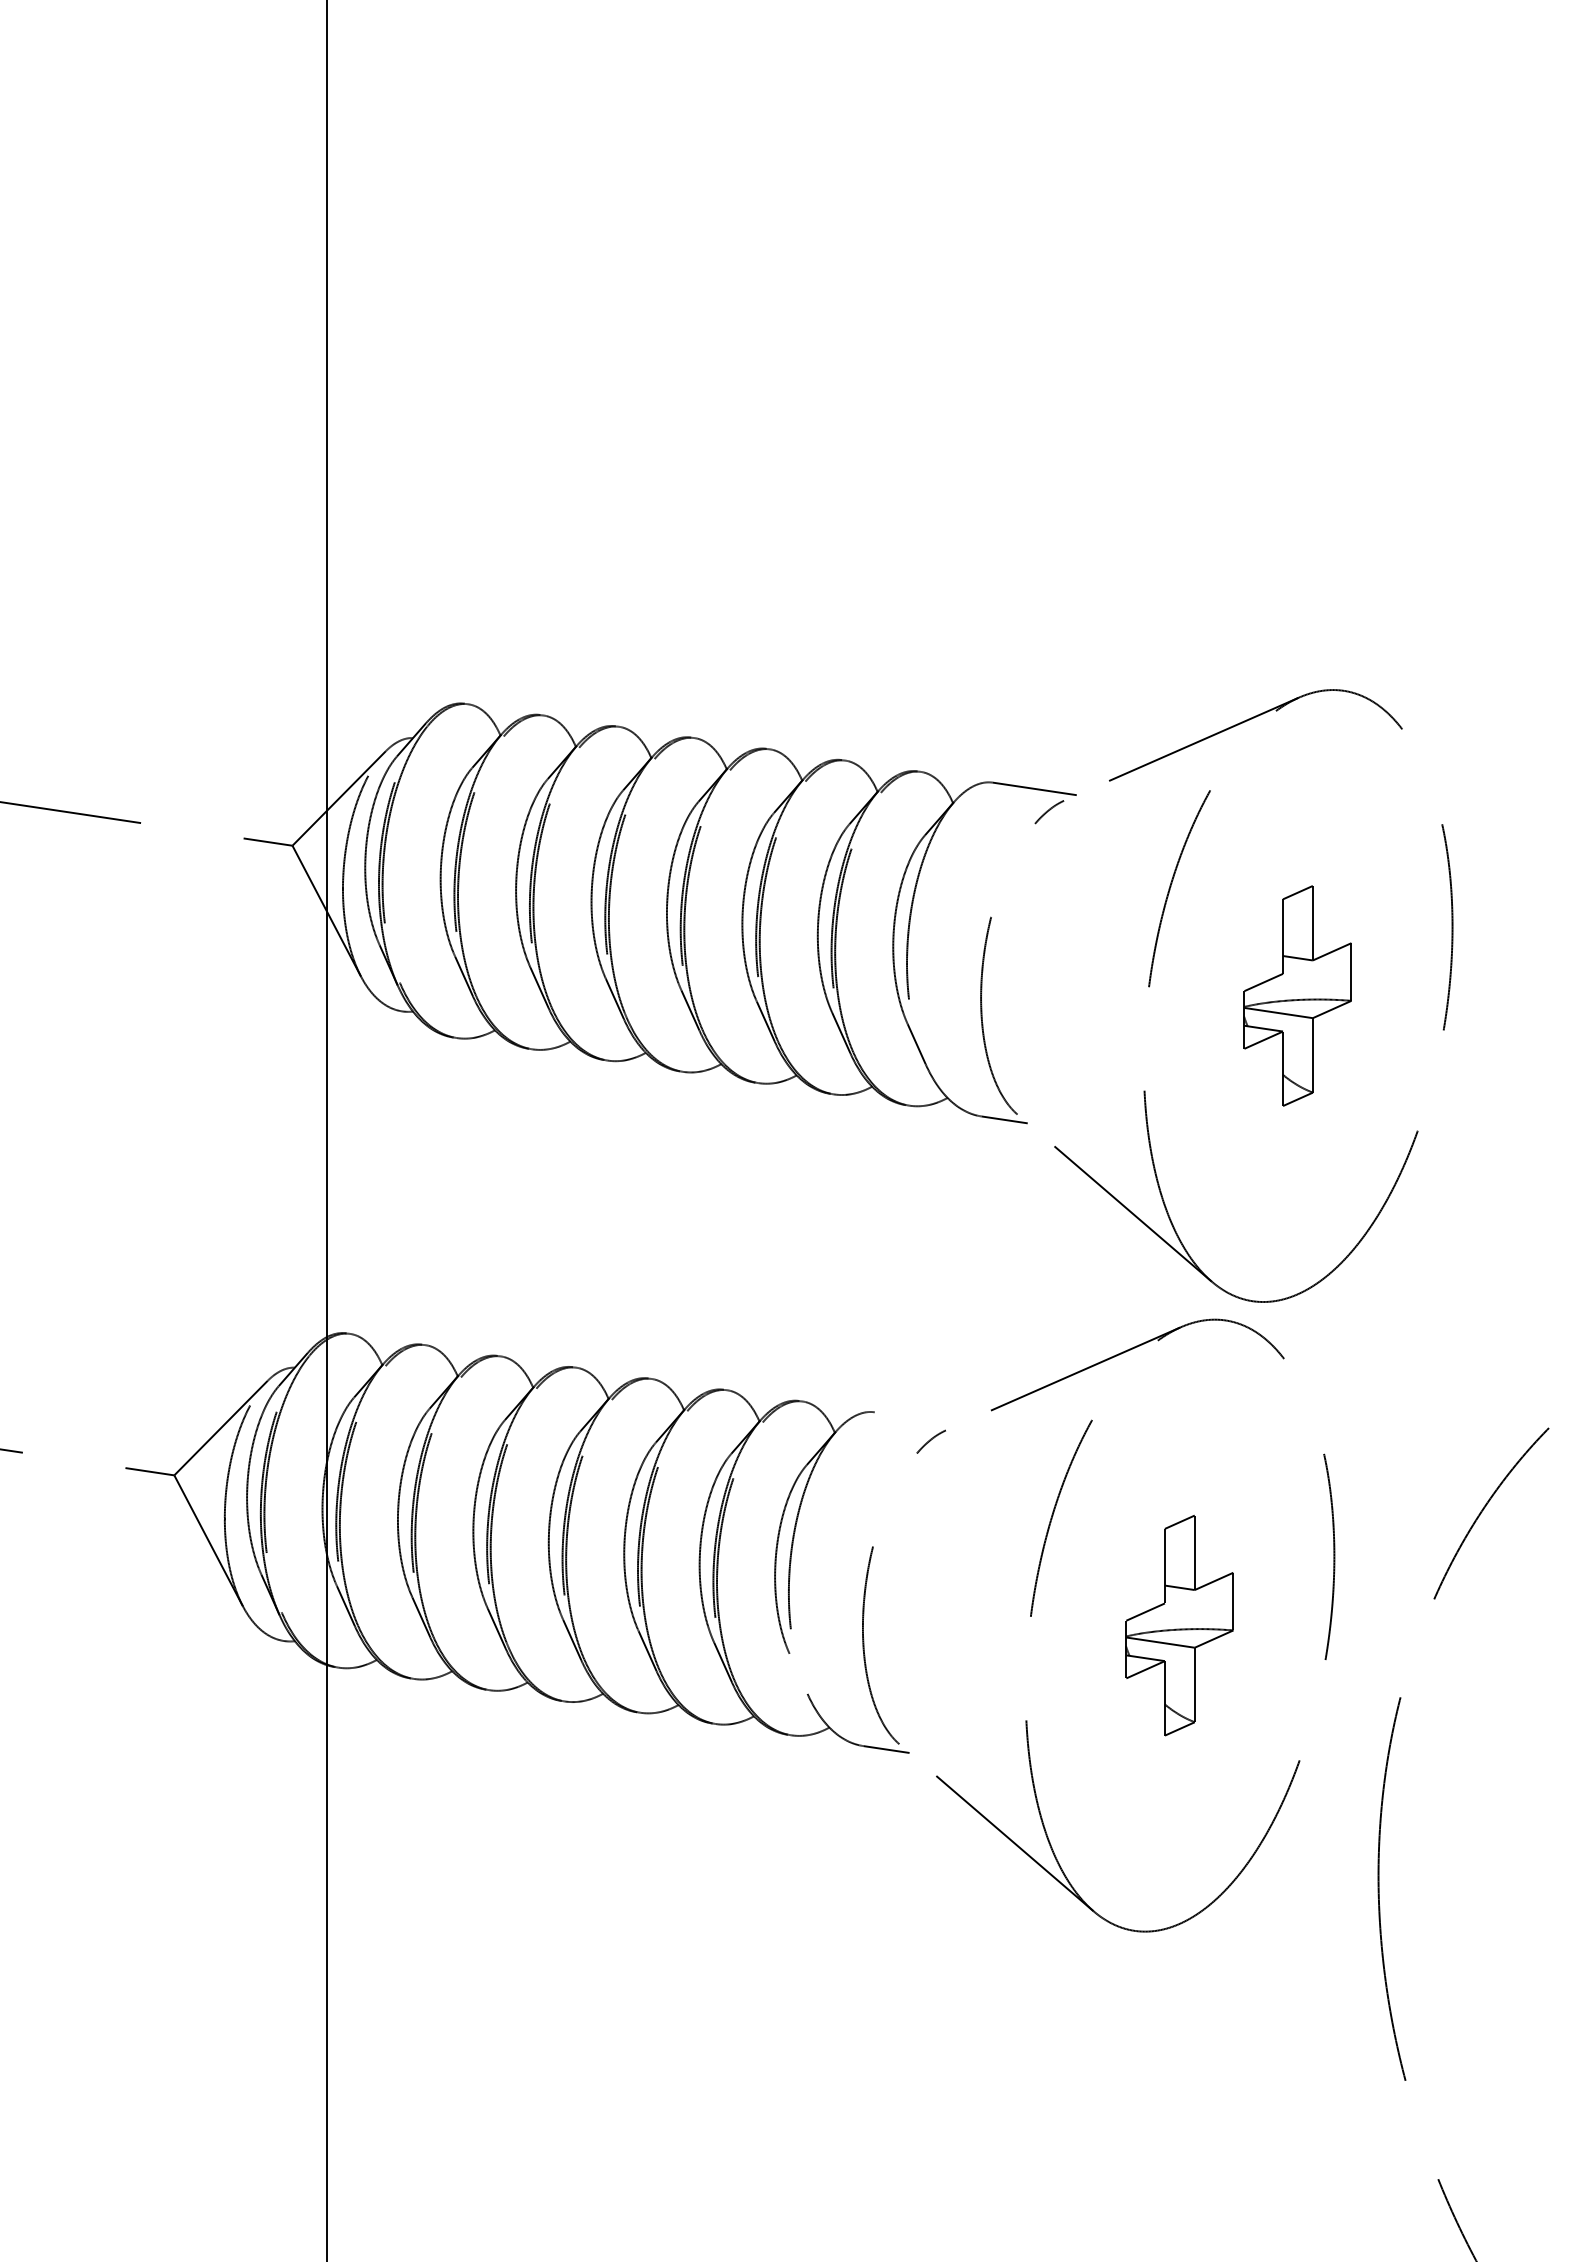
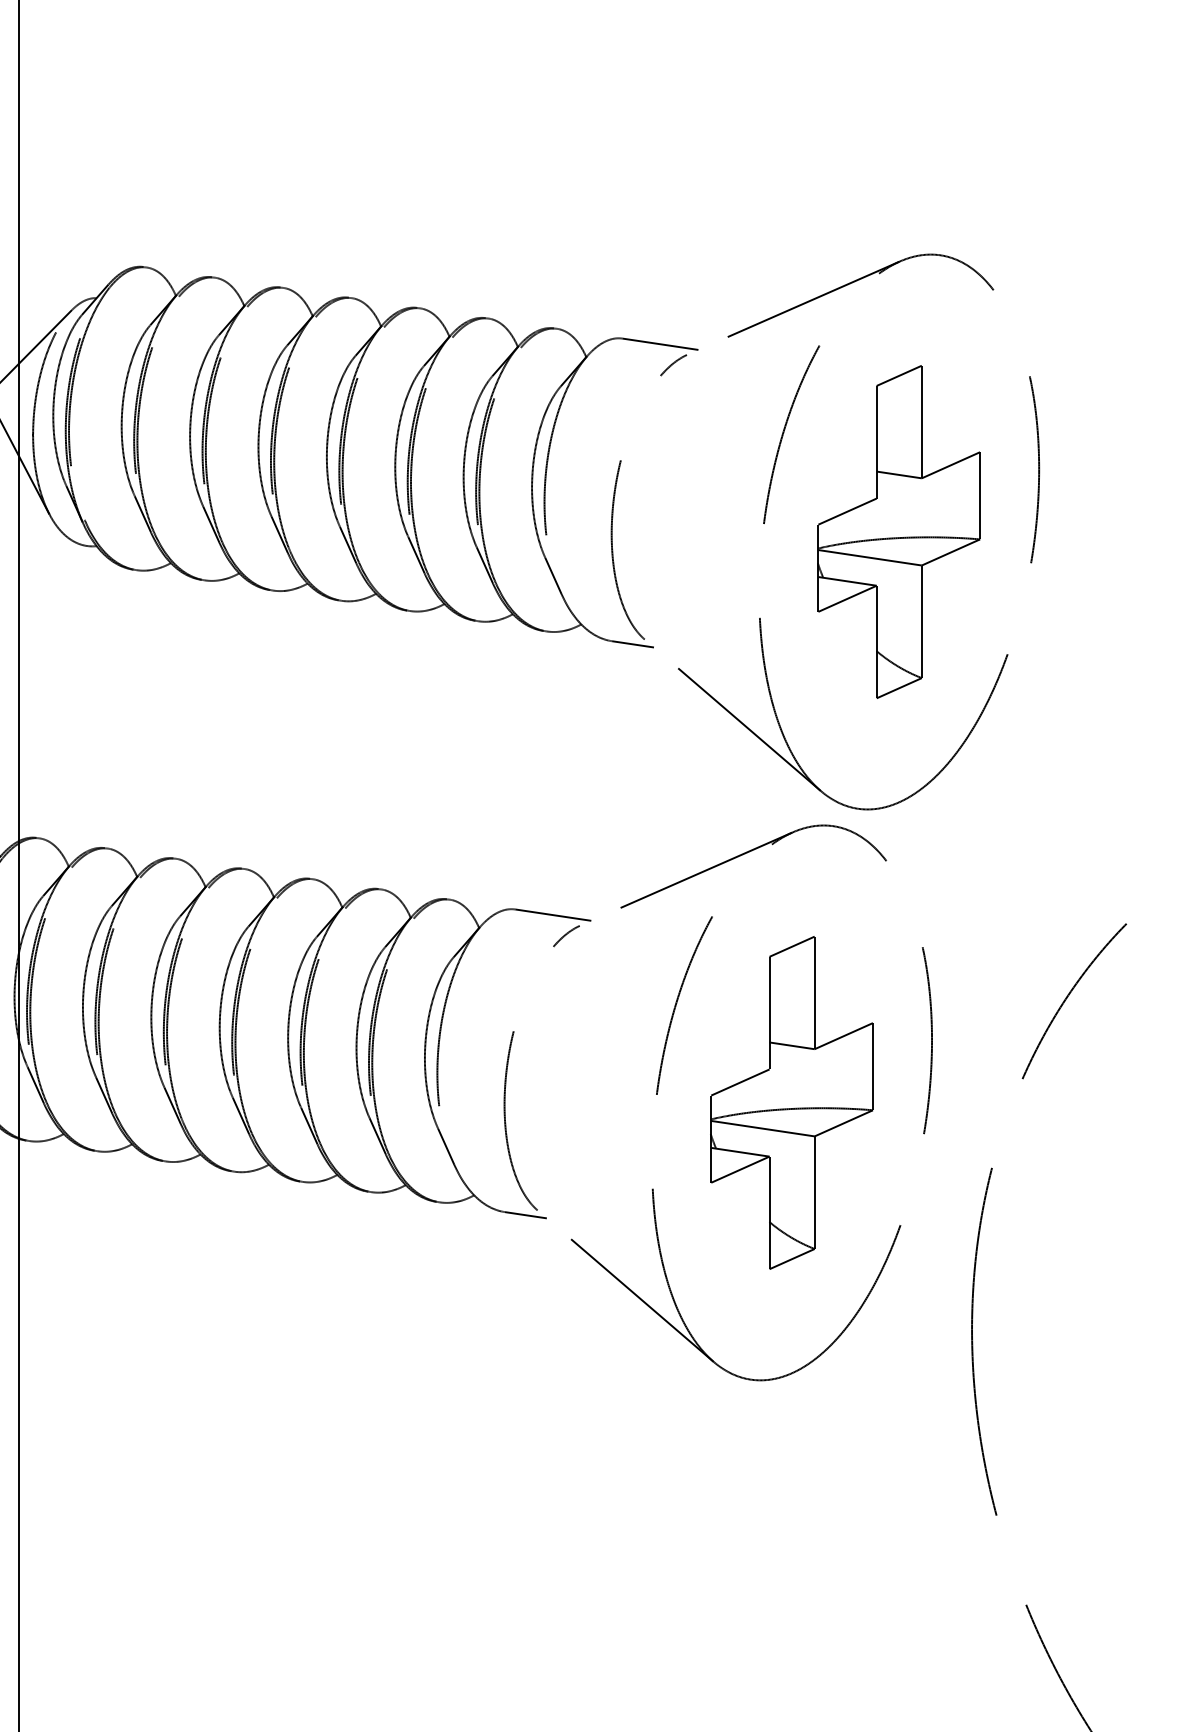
part: (1297, 995) -> (898, 531), size x1.67
line: (916, 1418) -> (553, 915), added
part: (1179, 1625) -> (791, 1102), size x1.67
line: (798, 1673) -> (446, 1146), added

